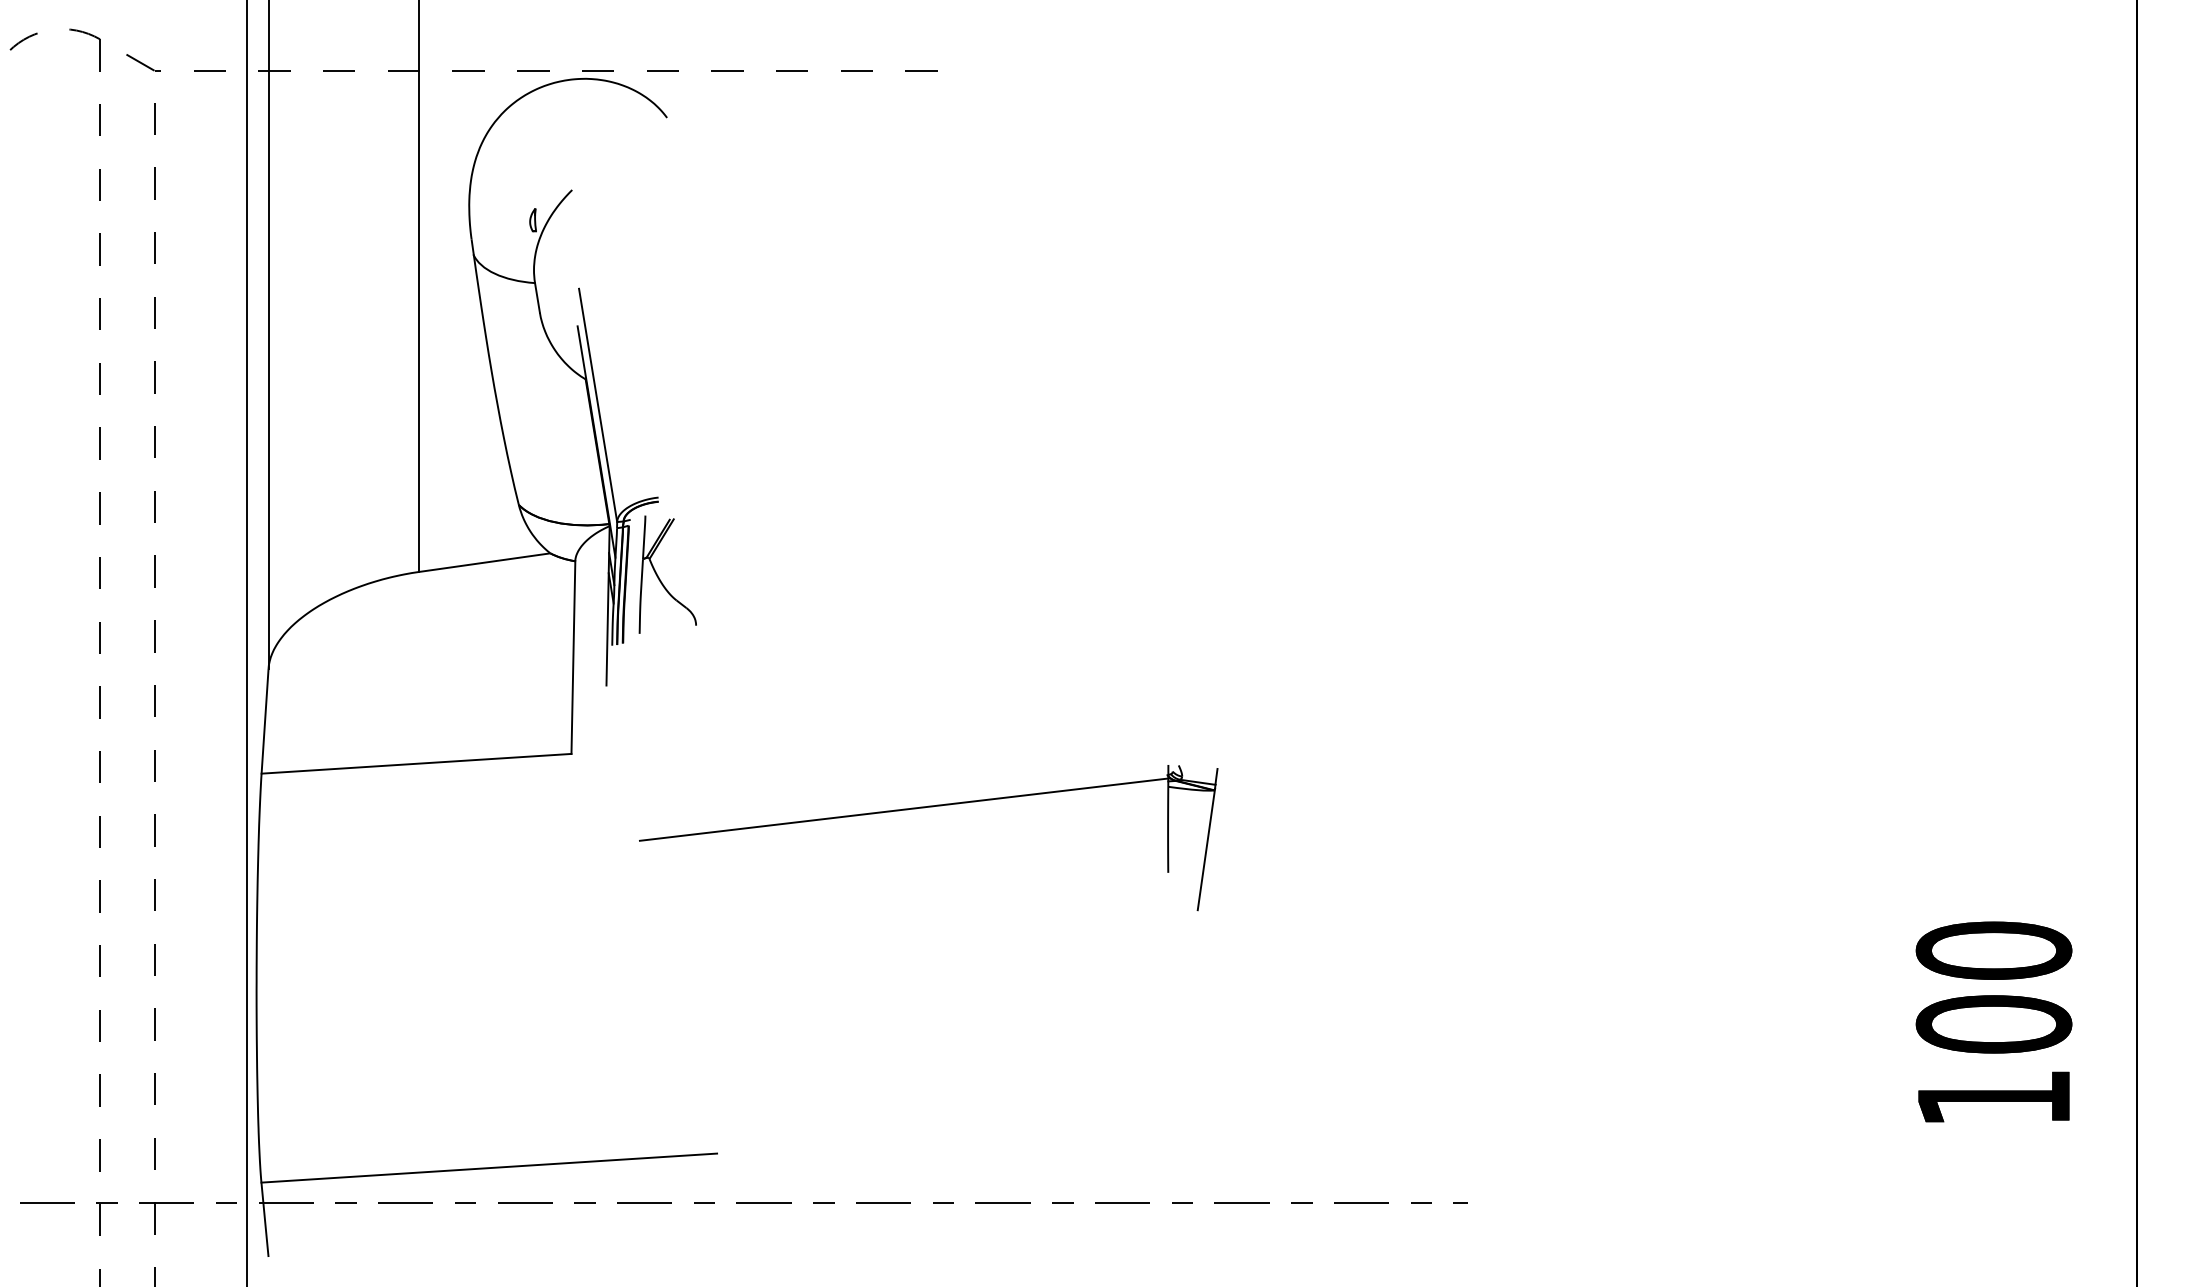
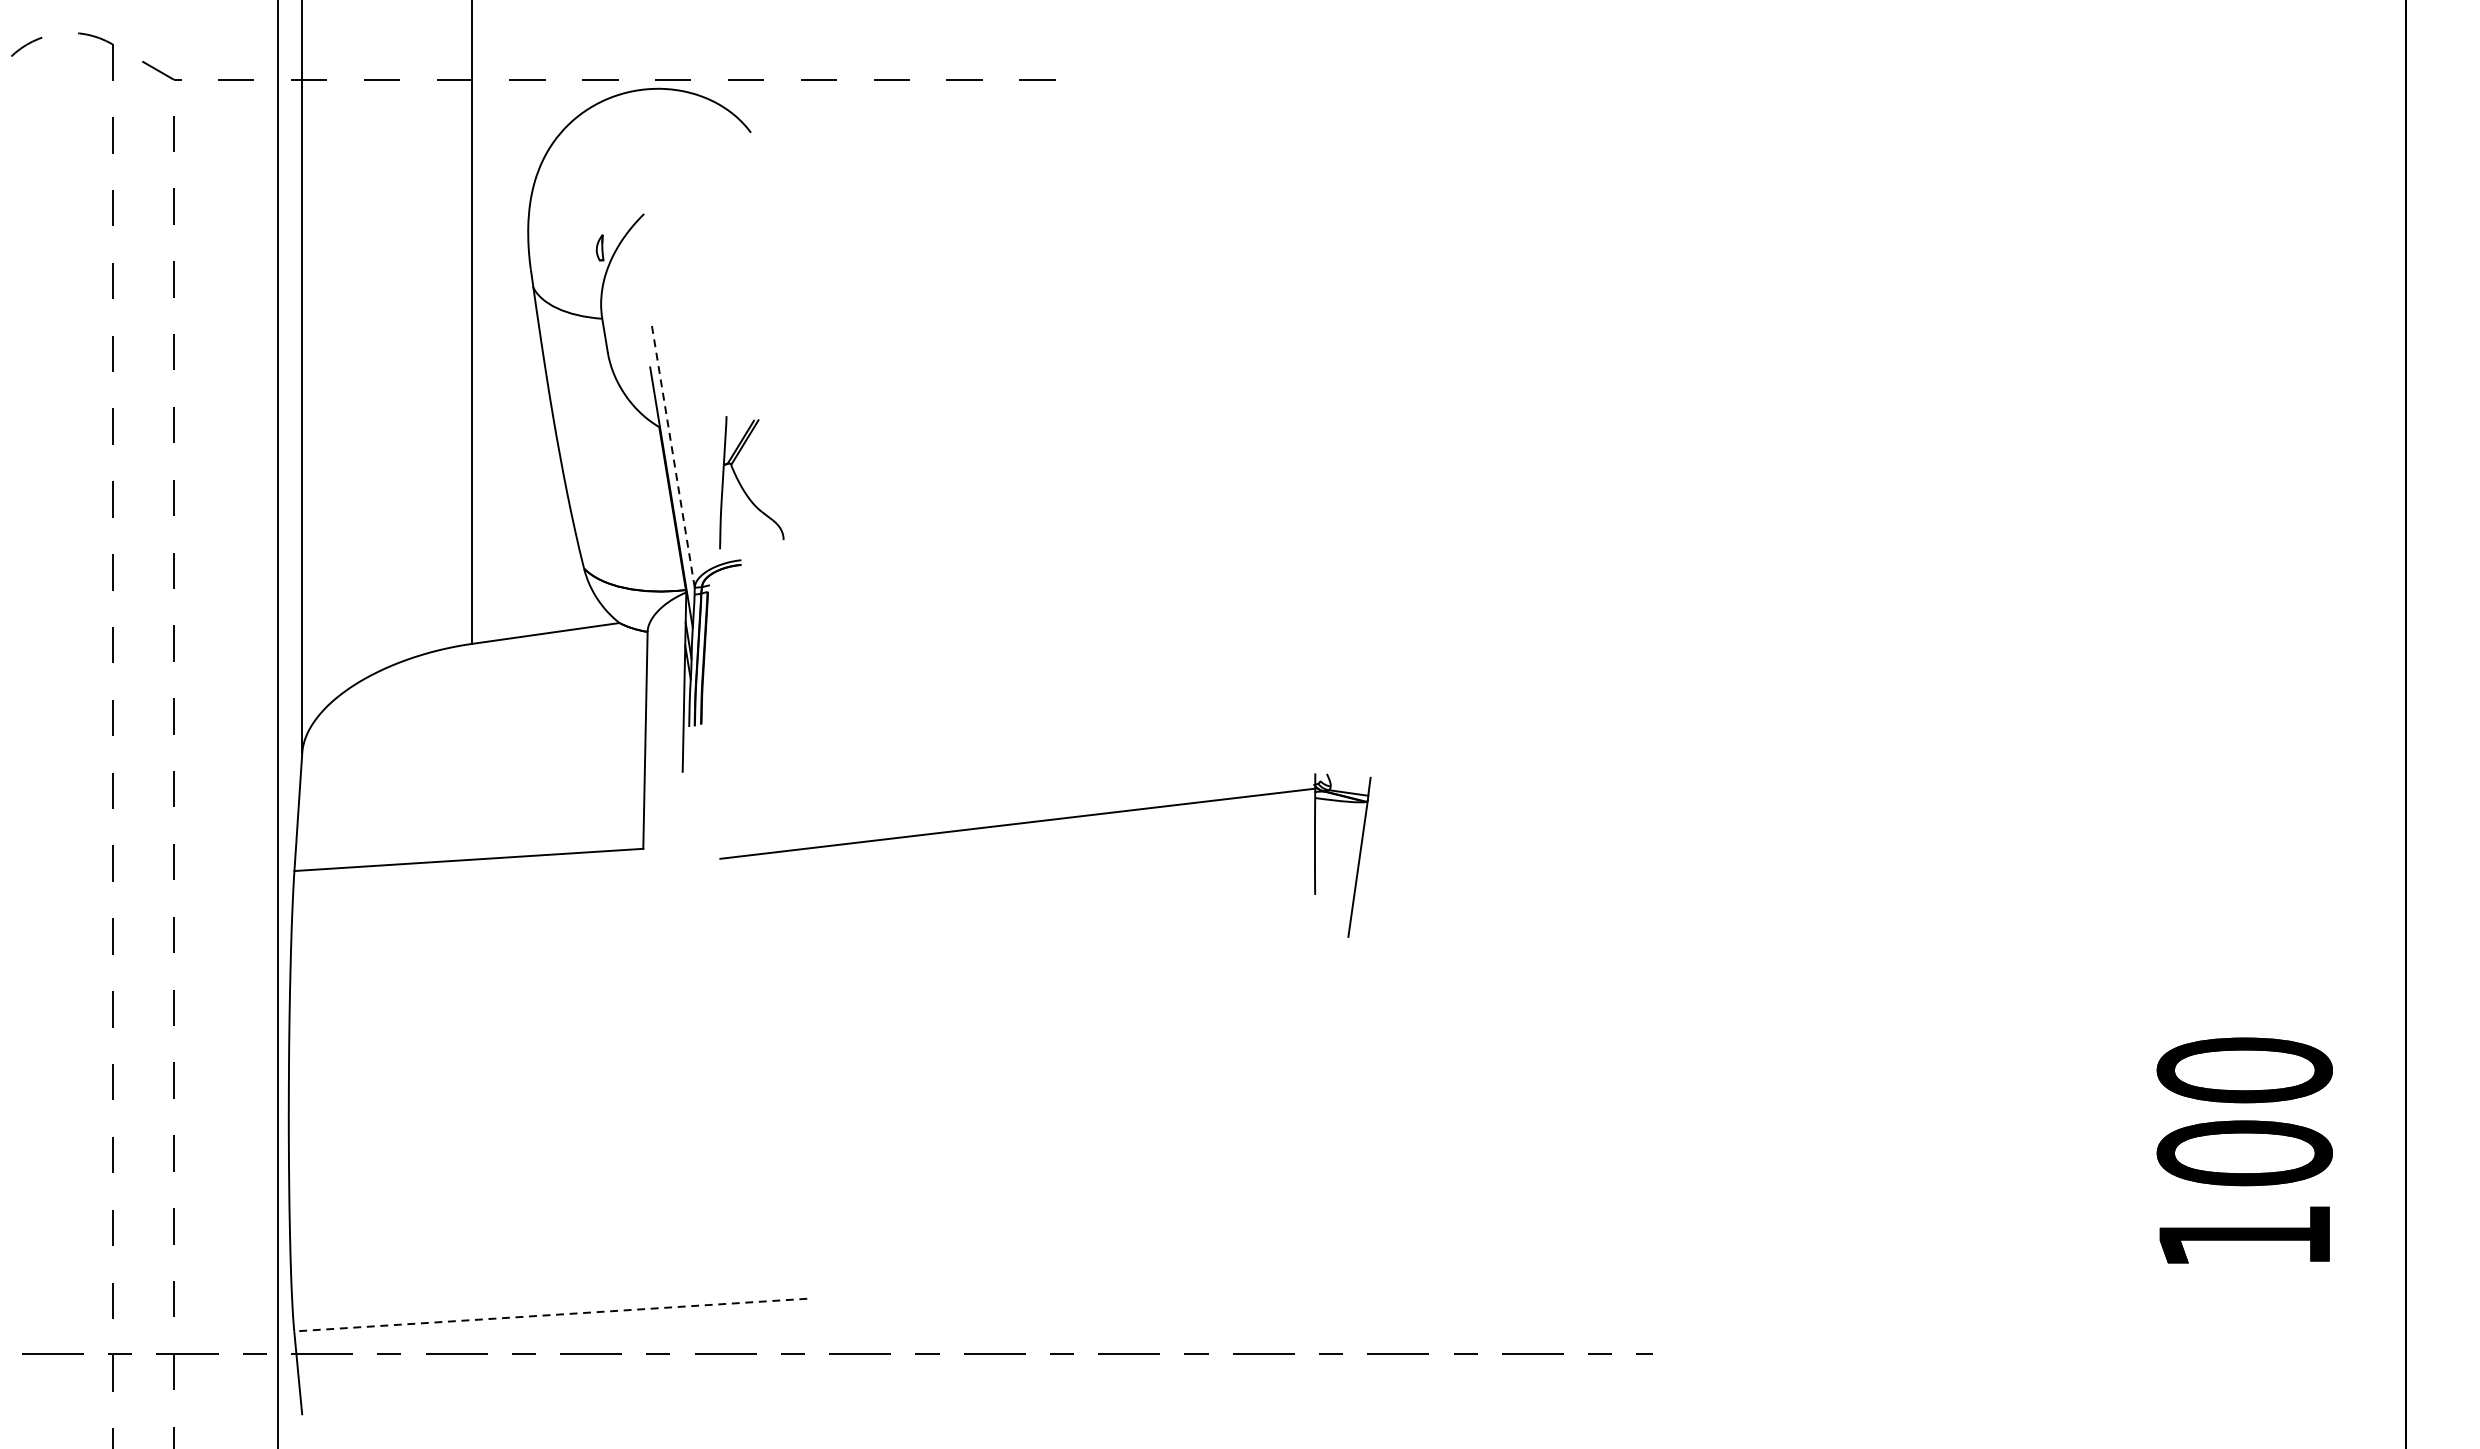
line: (598, 404) -> (673, 455), solid -> dashed
part: (661, 580) -> (744, 489), moved
part: (924, 808) -> (1040, 822), moved
line: (488, 1168) -> (549, 1315), solid -> dashed

